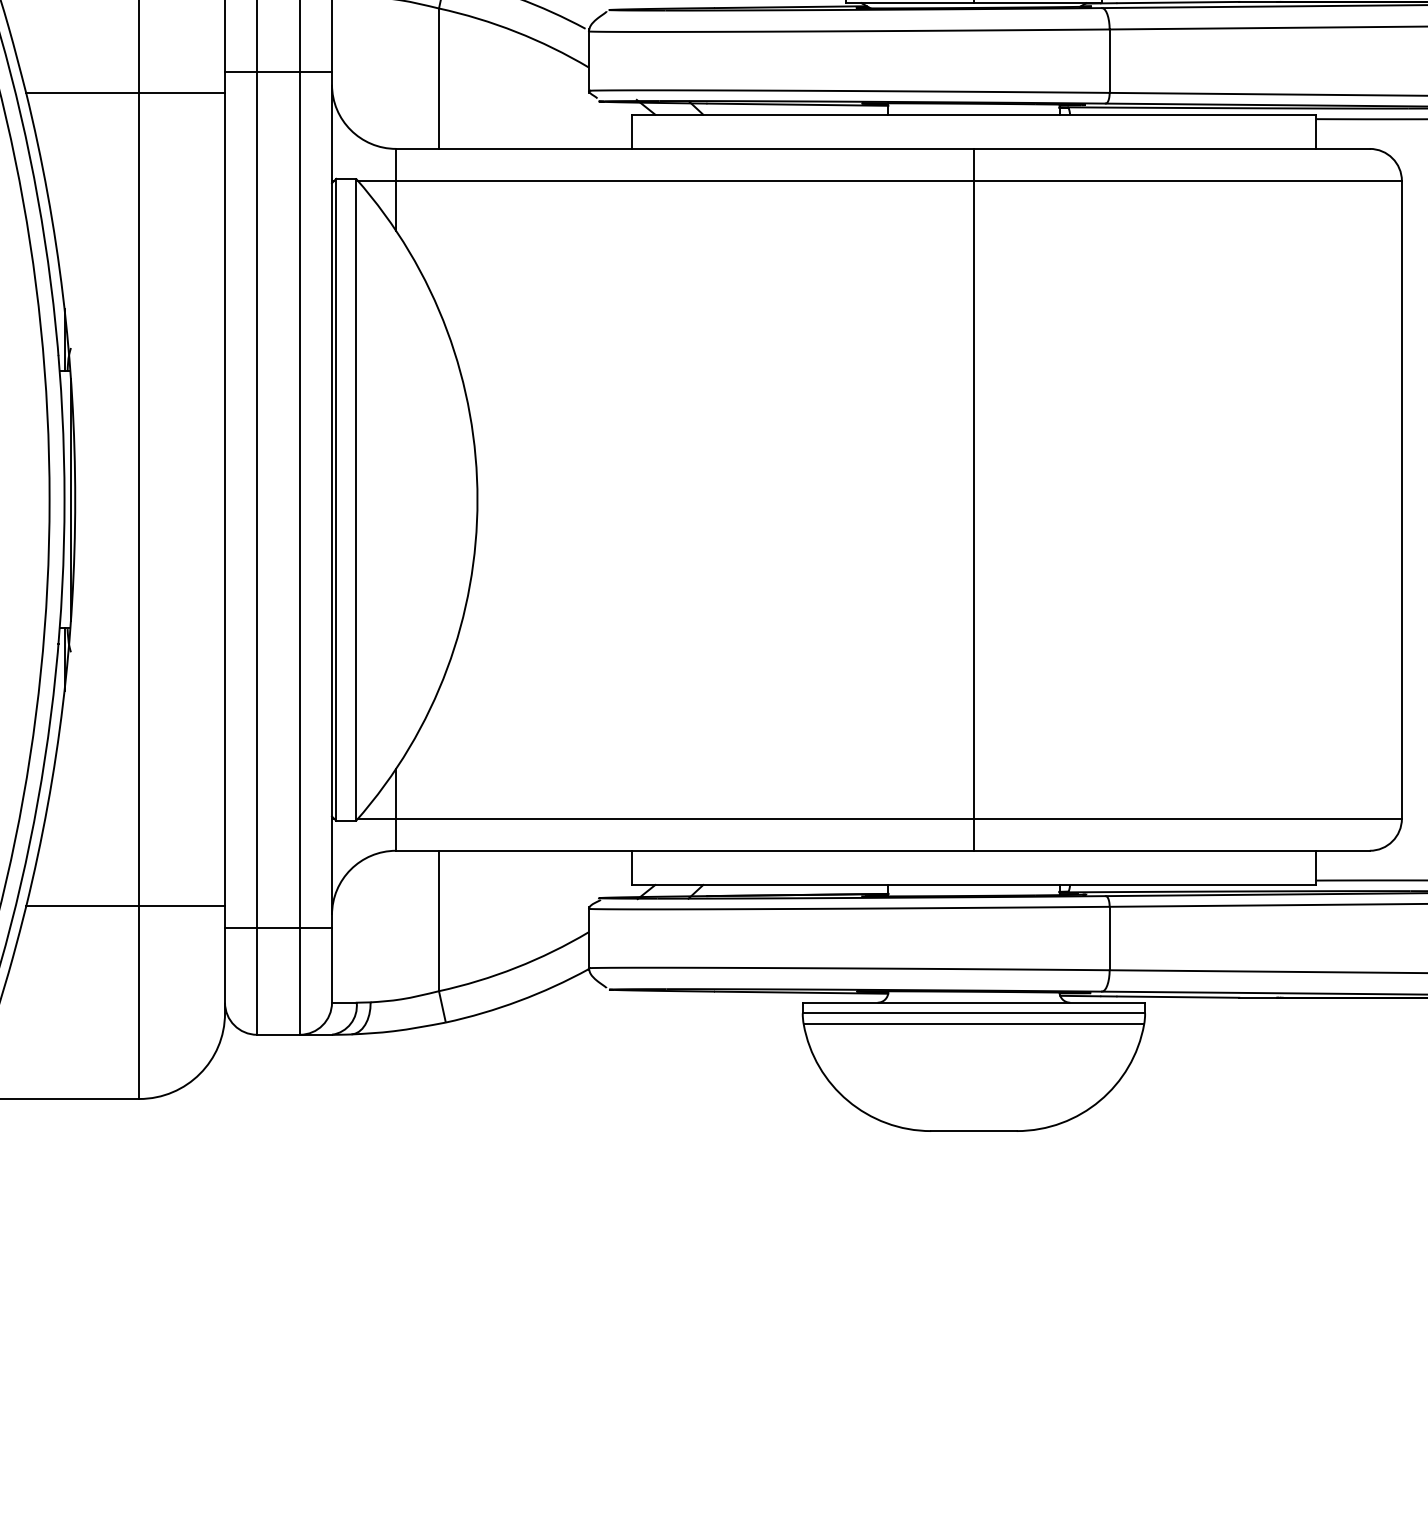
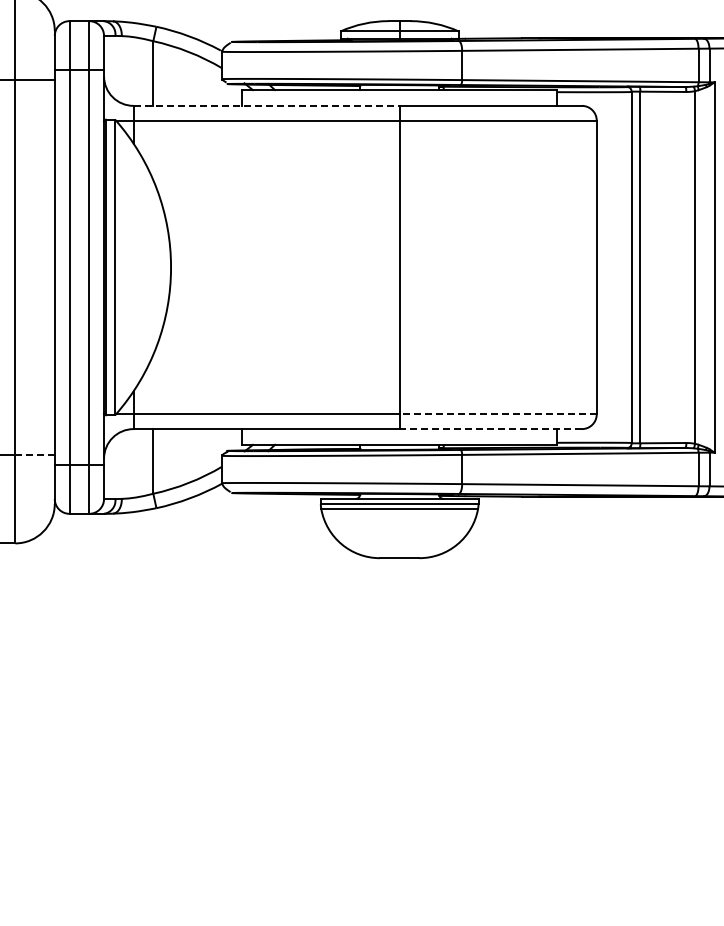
line: (686, 148) -> (267, 105), solid -> dashed
line: (1188, 819) -> (498, 414), solid -> dashed
line: (1171, 851) -> (490, 429), solid -> dashed
line: (183, 905) -> (35, 454), solid -> dashed

